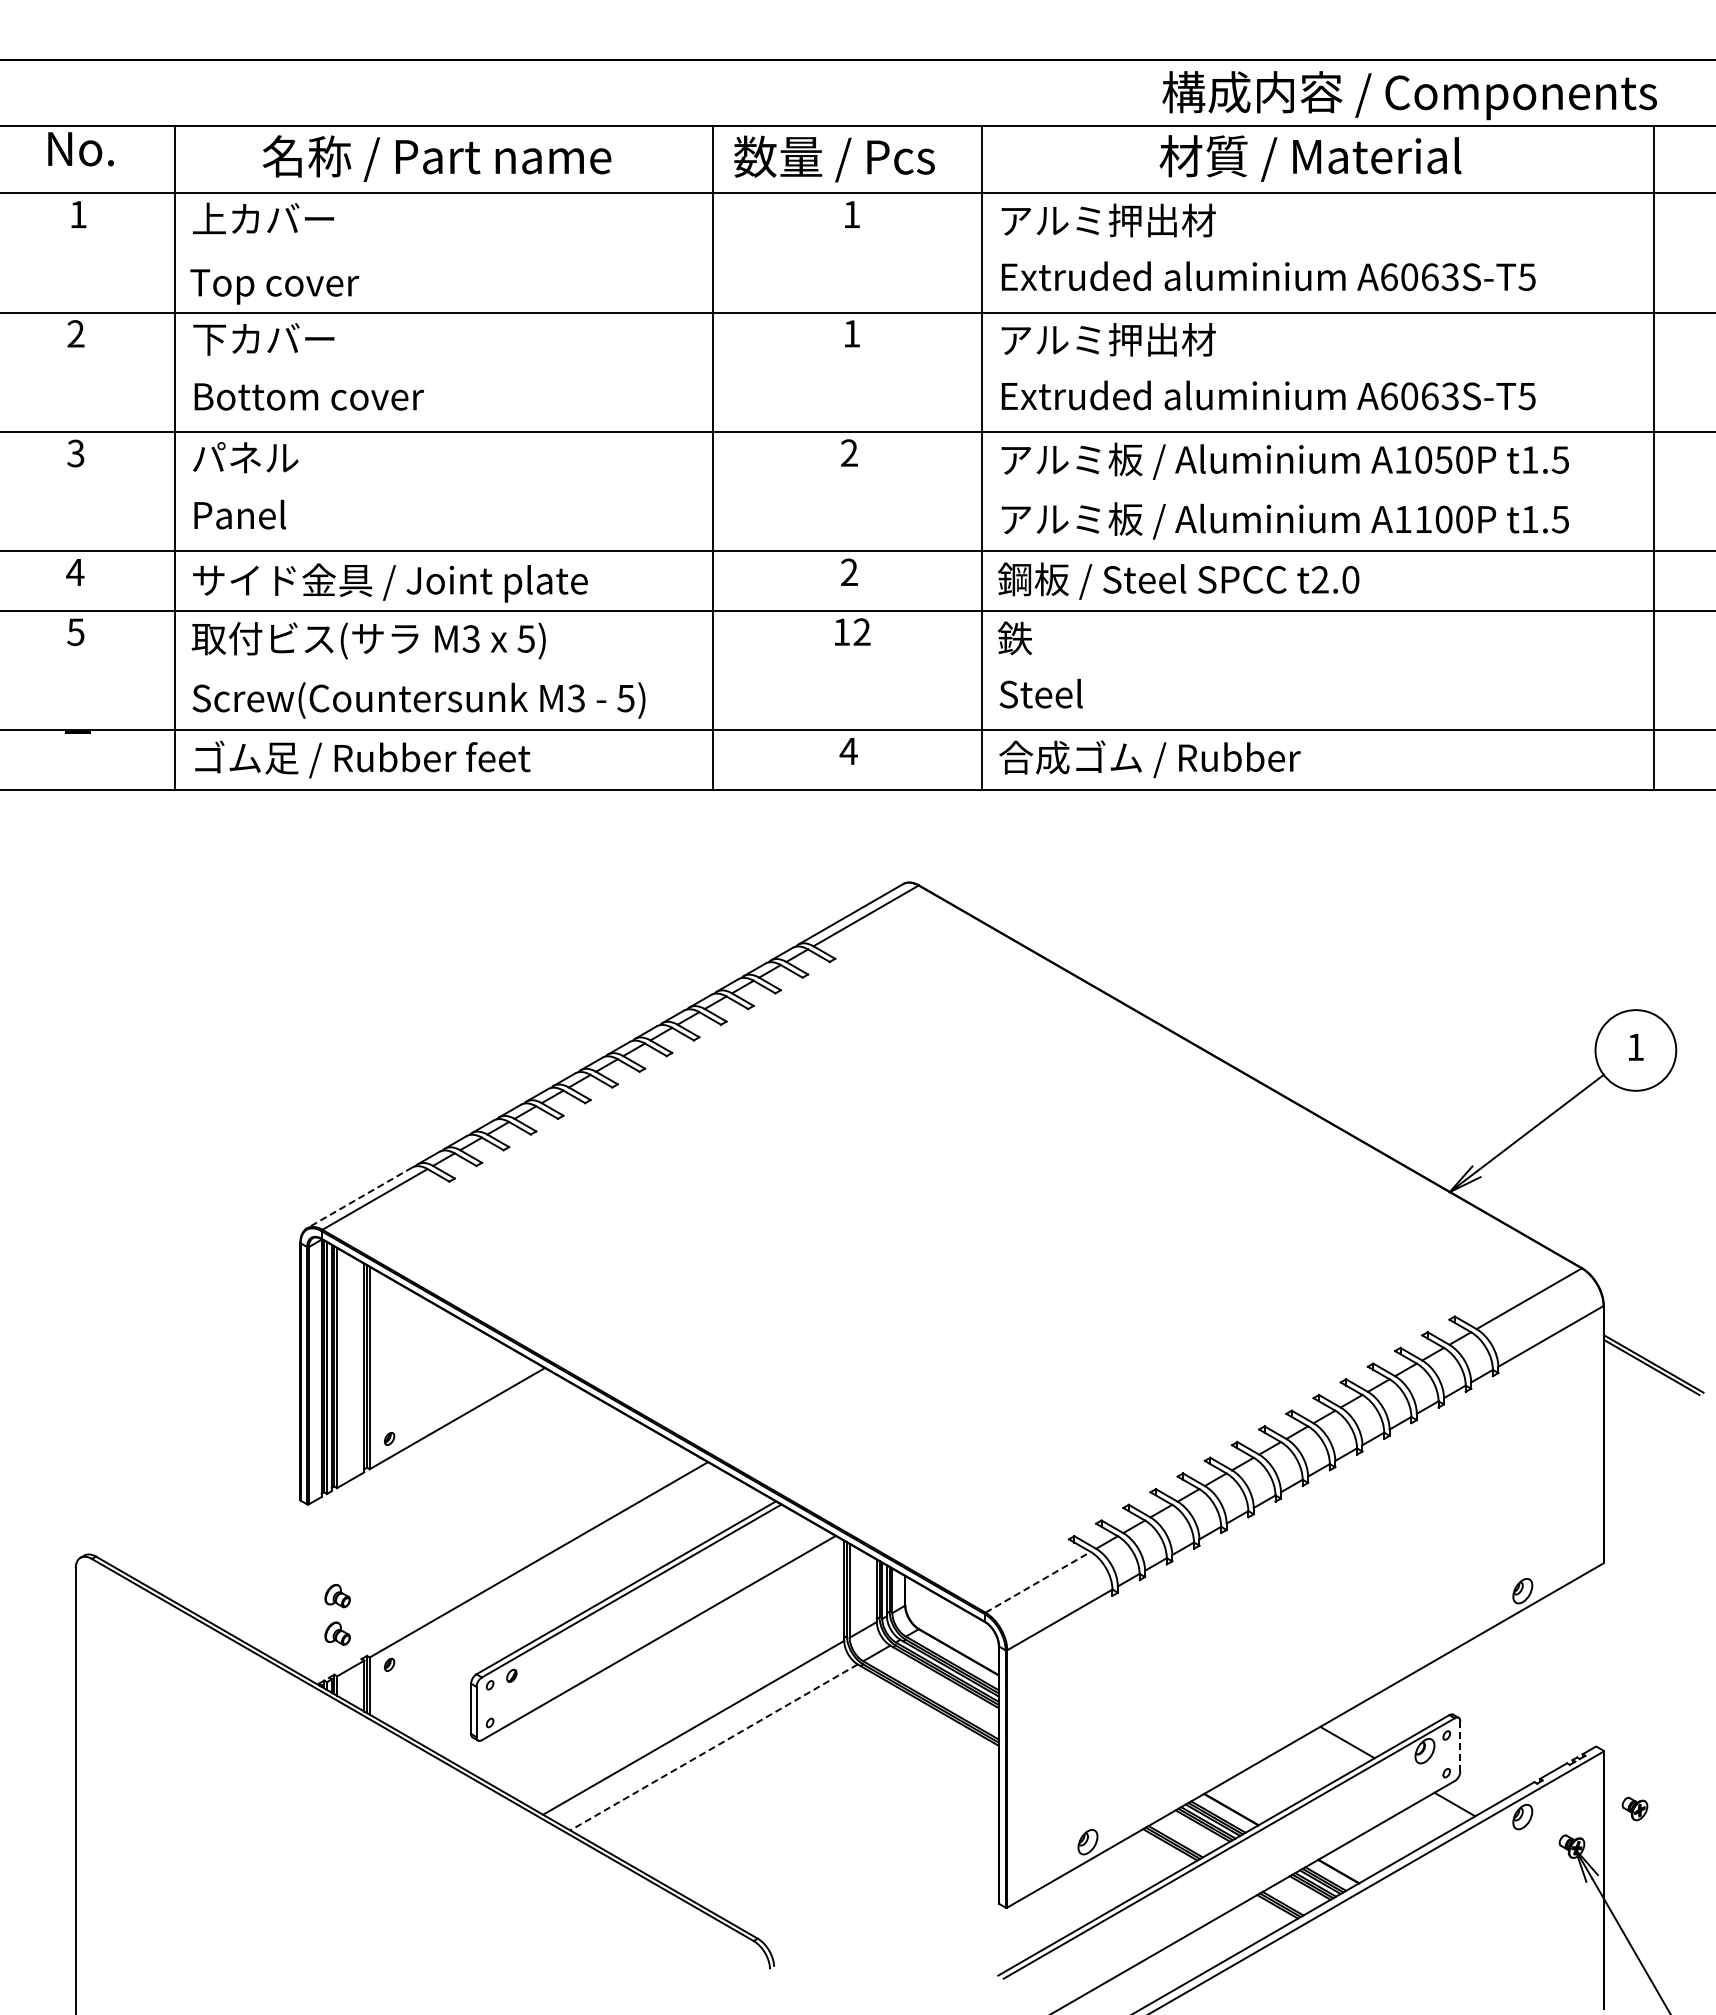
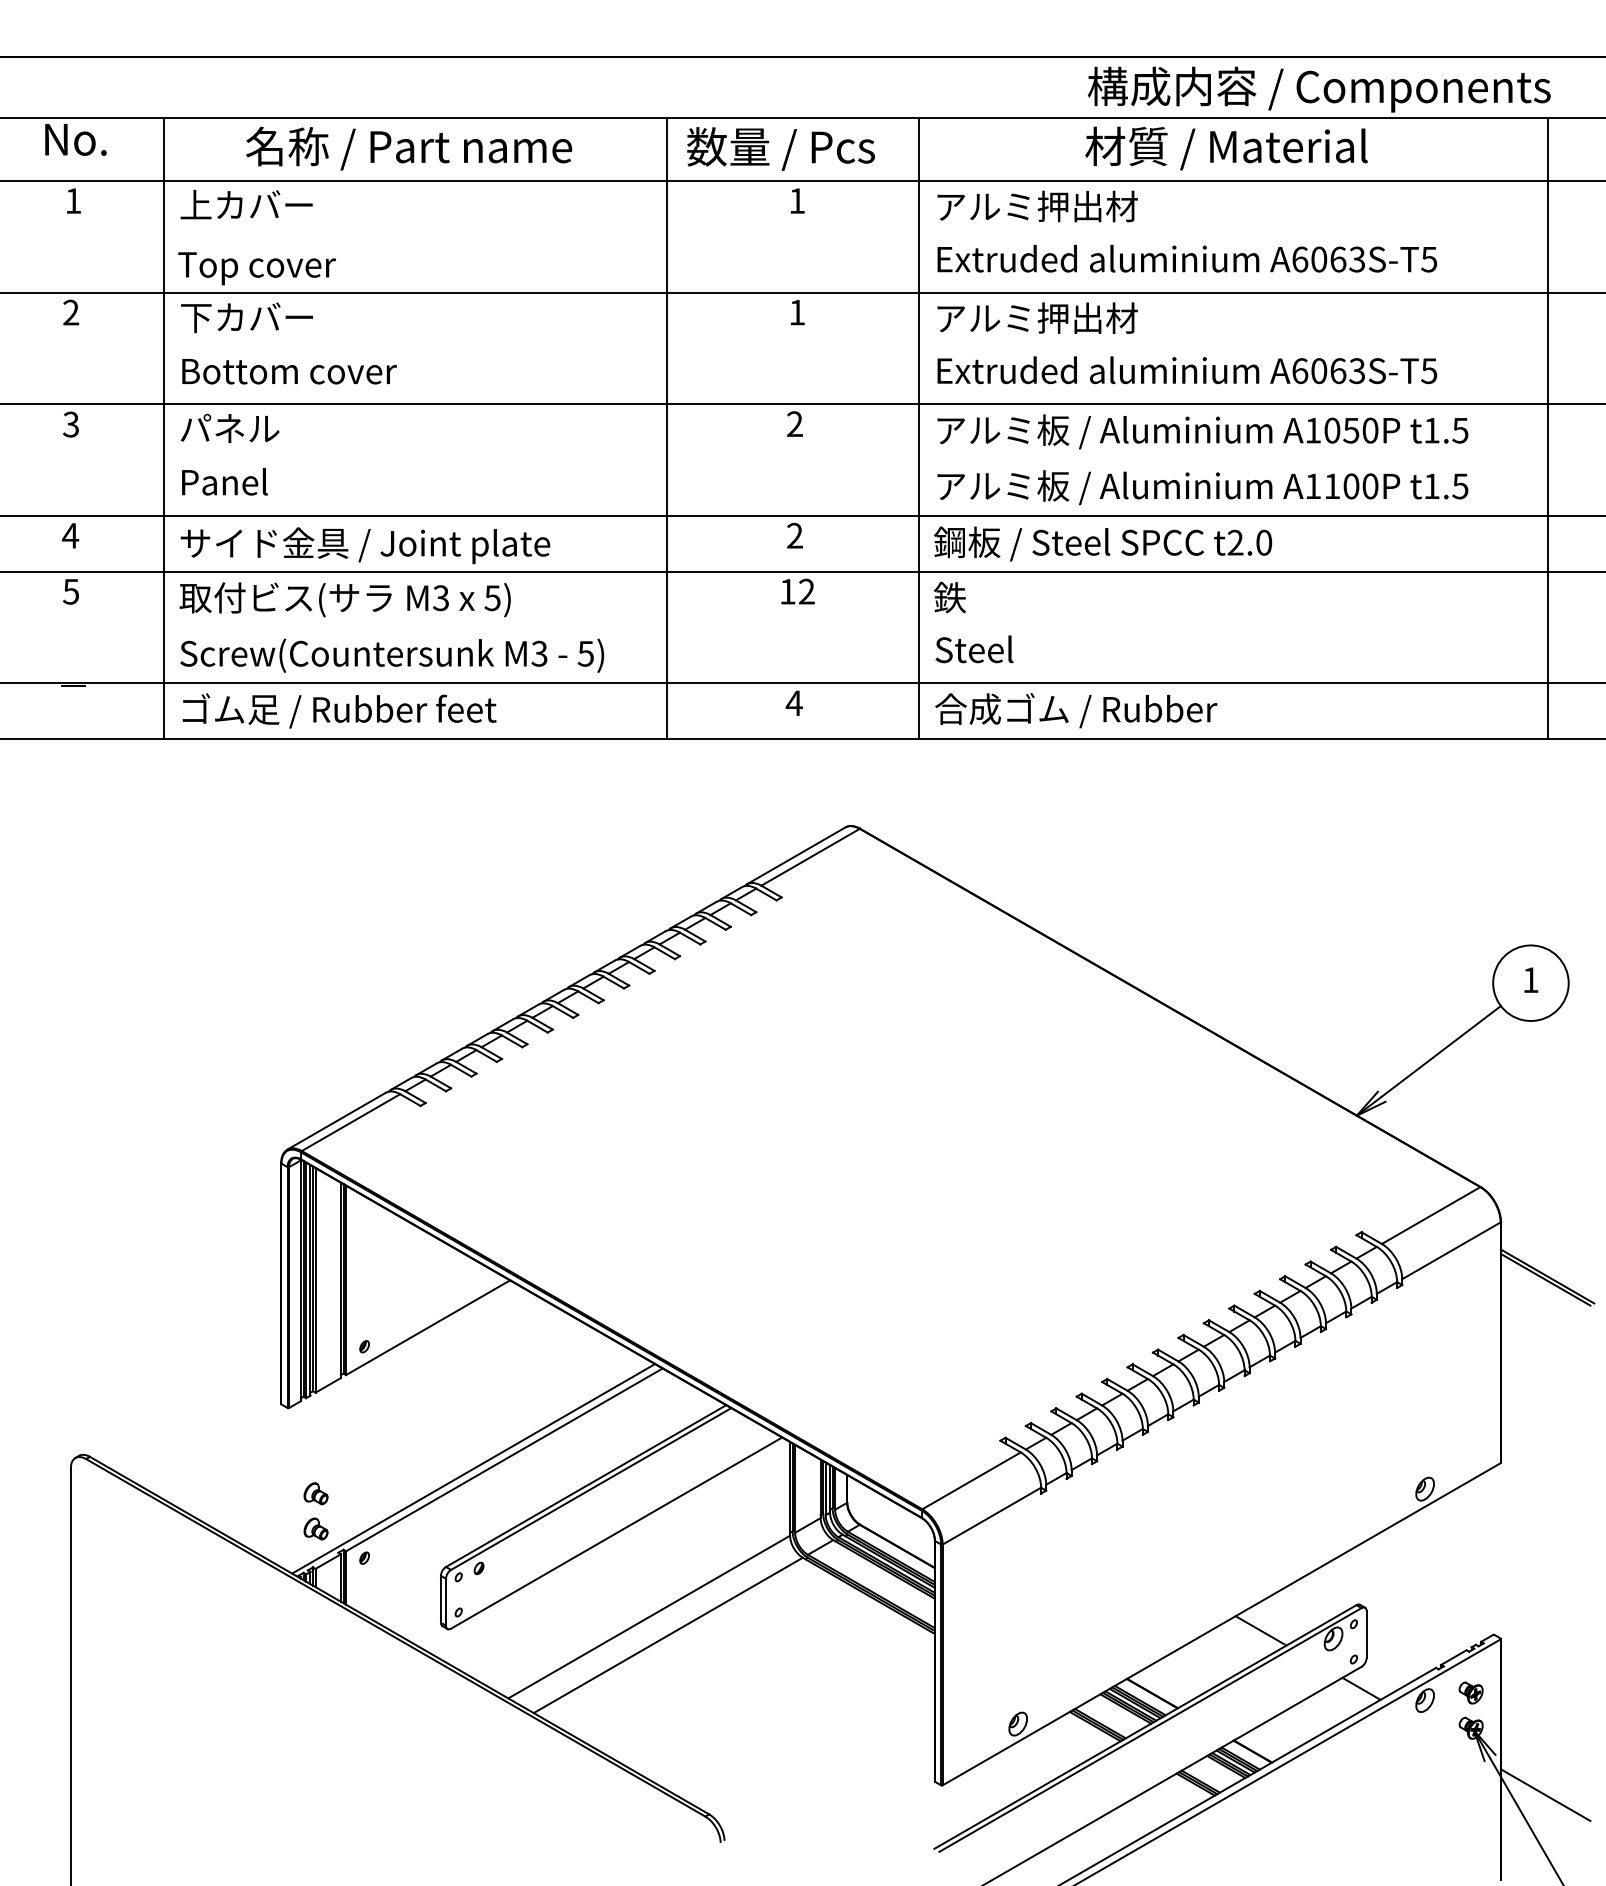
line: (359, 1197) -> (336, 1120), dashed -> solid
line: (505, 1569) -> (473, 1468), added
line: (1038, 1582) -> (971, 1481), dashed -> solid
line: (1460, 1745) -> (1366, 1633), dashed -> solid
line: (713, 1747) -> (667, 1635), dashed -> solid
part: (1634, 1808) -> (1470, 1692), moved
line: (1651, 1917) -> (1545, 1794), added

